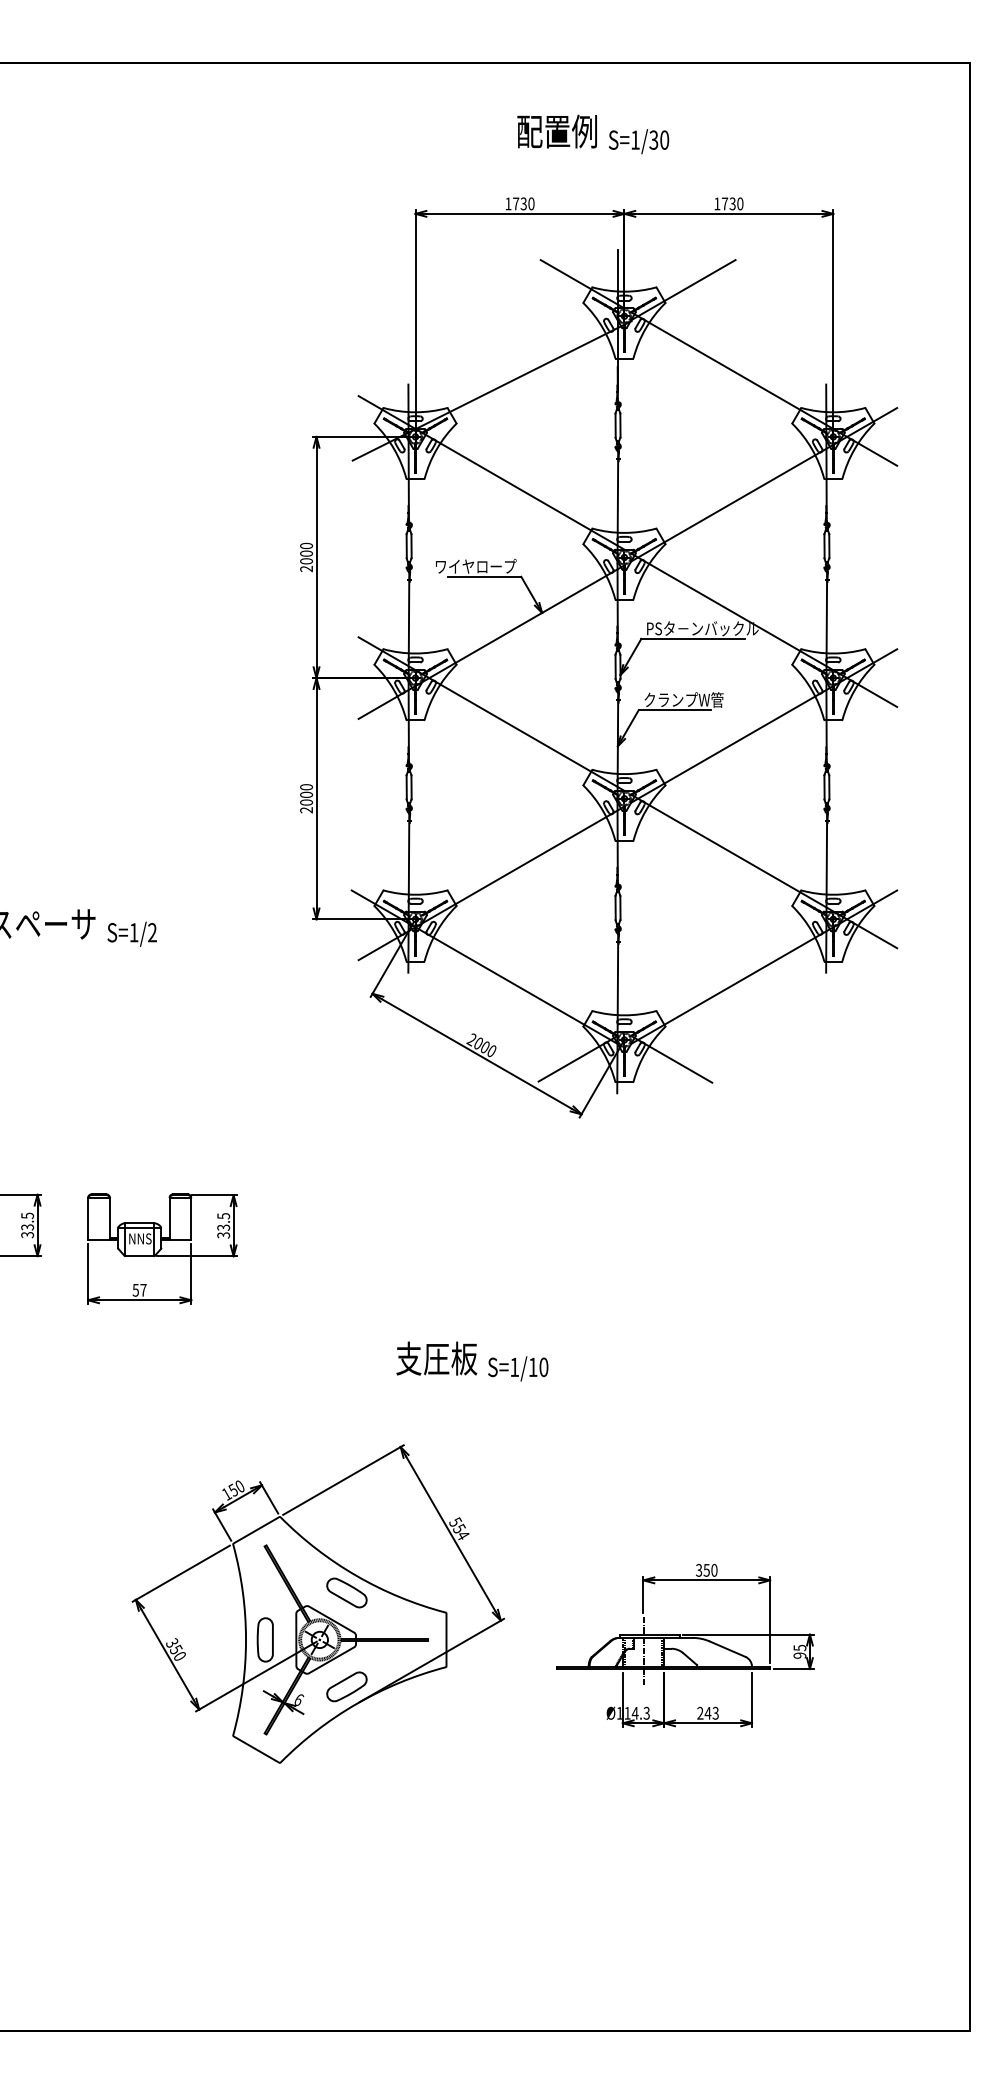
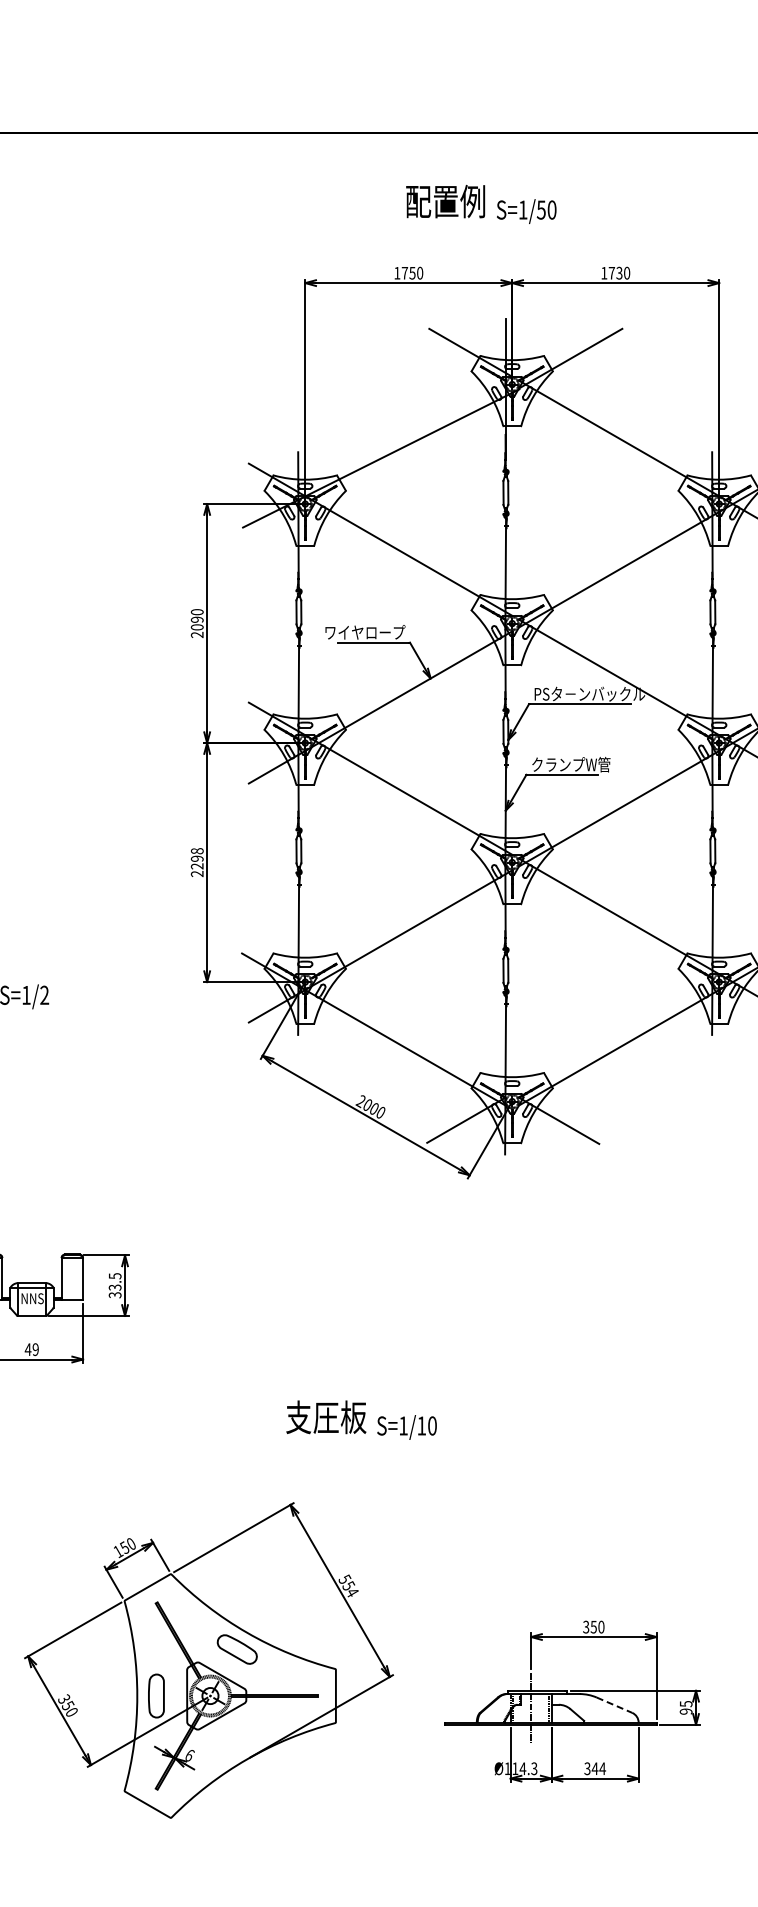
text: (653, 139) -> (541, 209), S=1/30 -> S=1/50
text: (523, 203) -> (412, 272), 1730 -> 1750
text: (306, 553) -> (197, 619), 2000 -> 2090
text: (306, 794) -> (197, 858), 2000 -> 2298
text: (139, 1289) -> (31, 1348), 57 -> 49
line: (728, 1649) -> (615, 1705), solid -> dashed
part: (346, 1686) -> (236, 1742), removed
text: (708, 1712) -> (595, 1767), 243 -> 344

